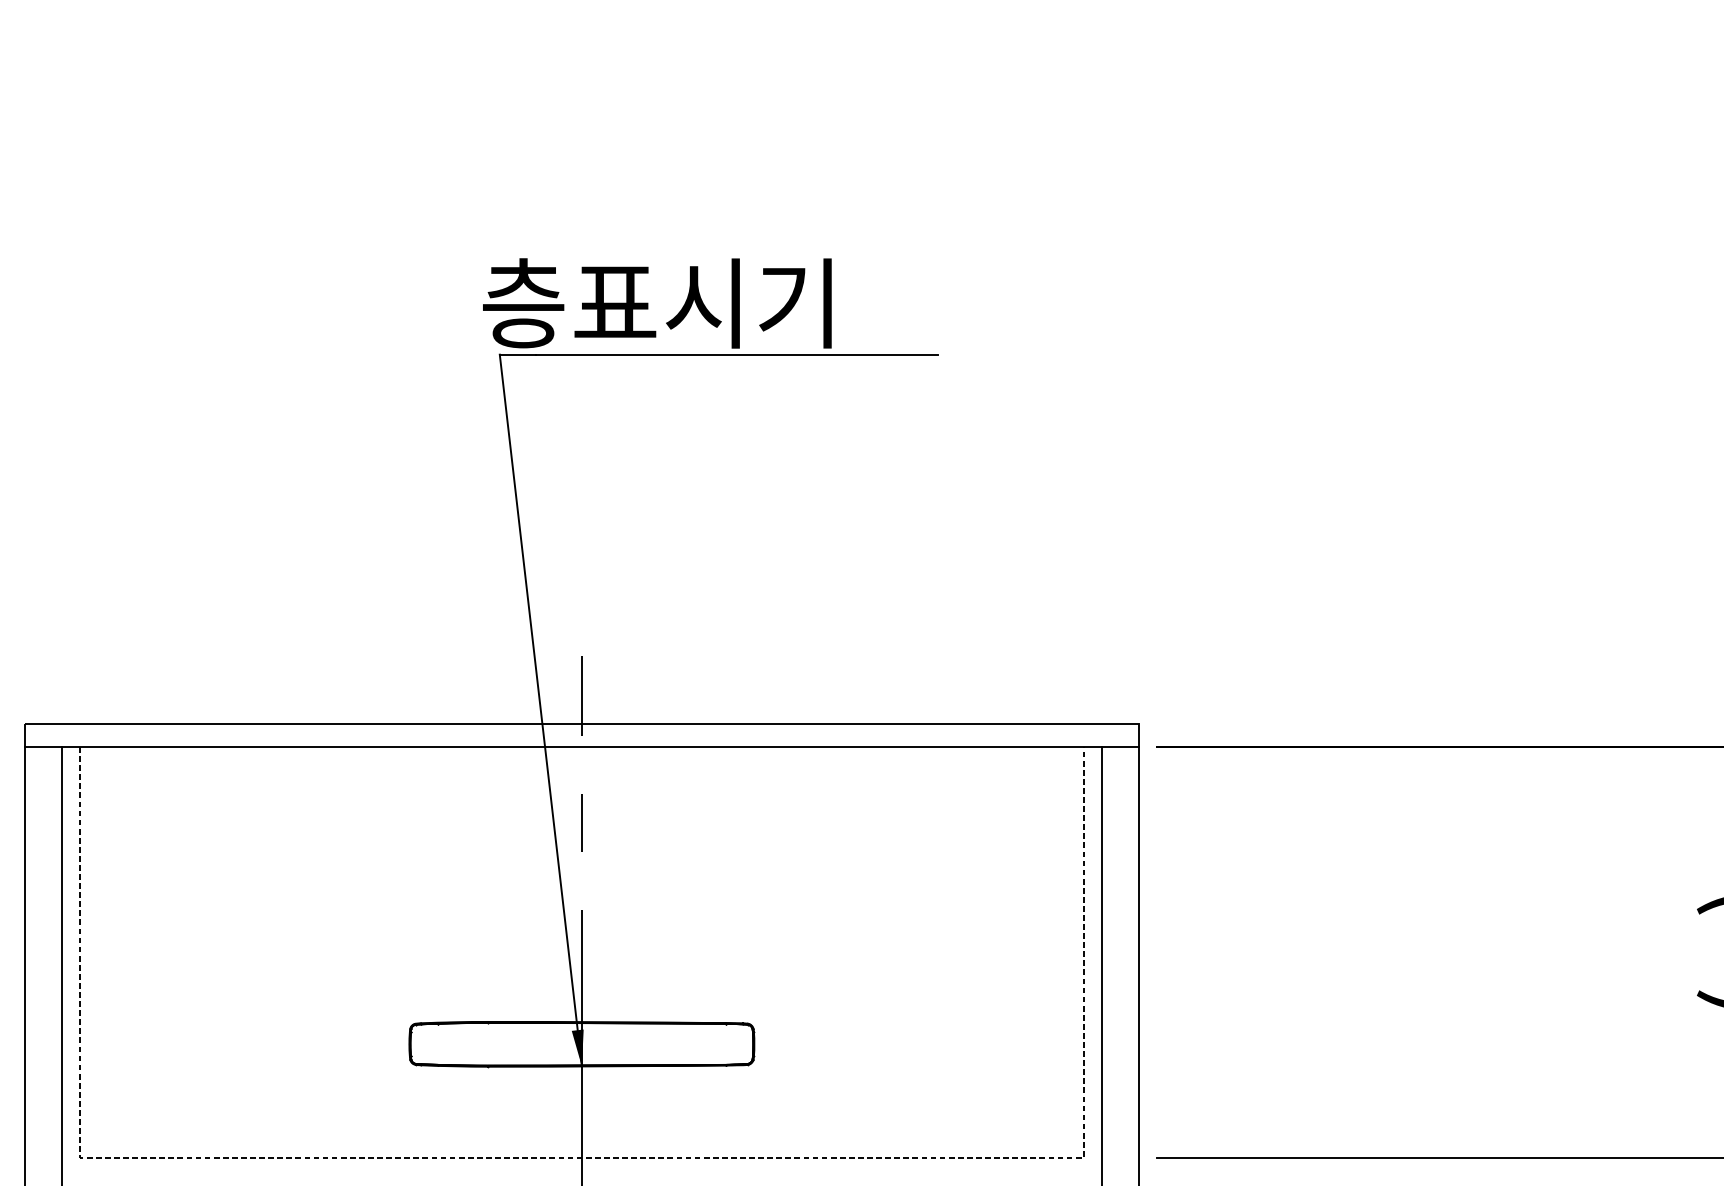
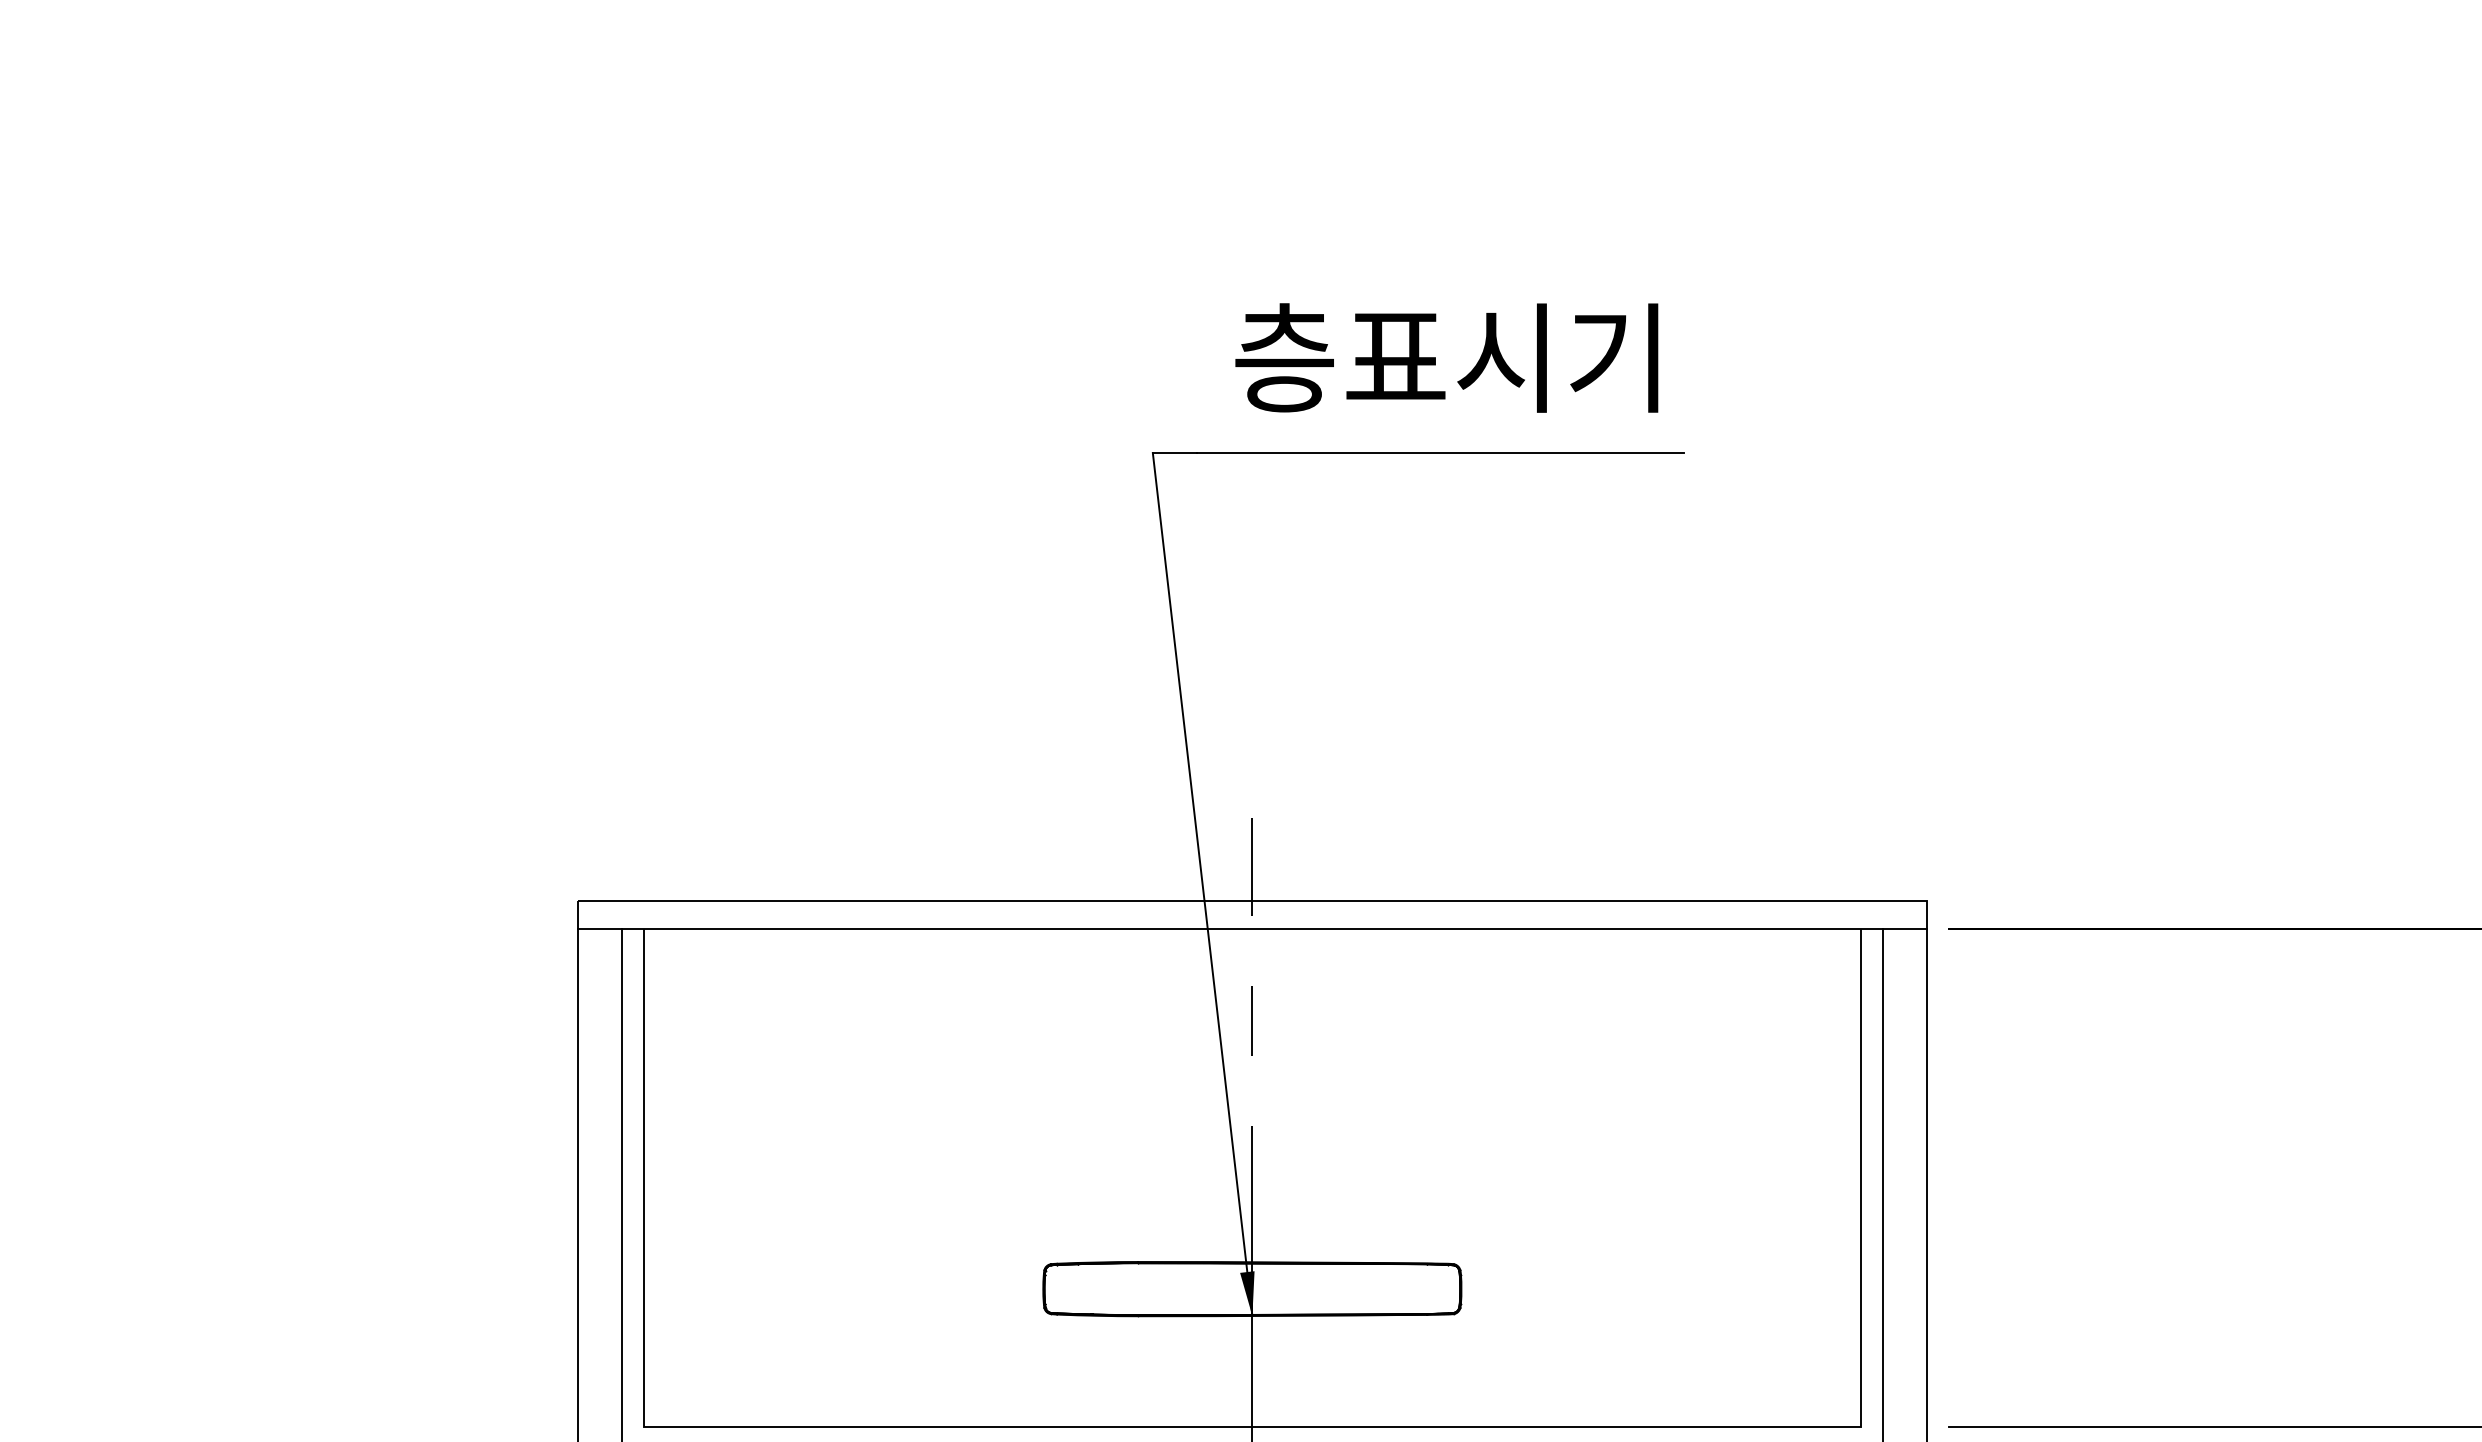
text: (657, 303) -> (1446, 357), moved
line: (581, 1157) -> (1252, 1426), dashed -> solid

